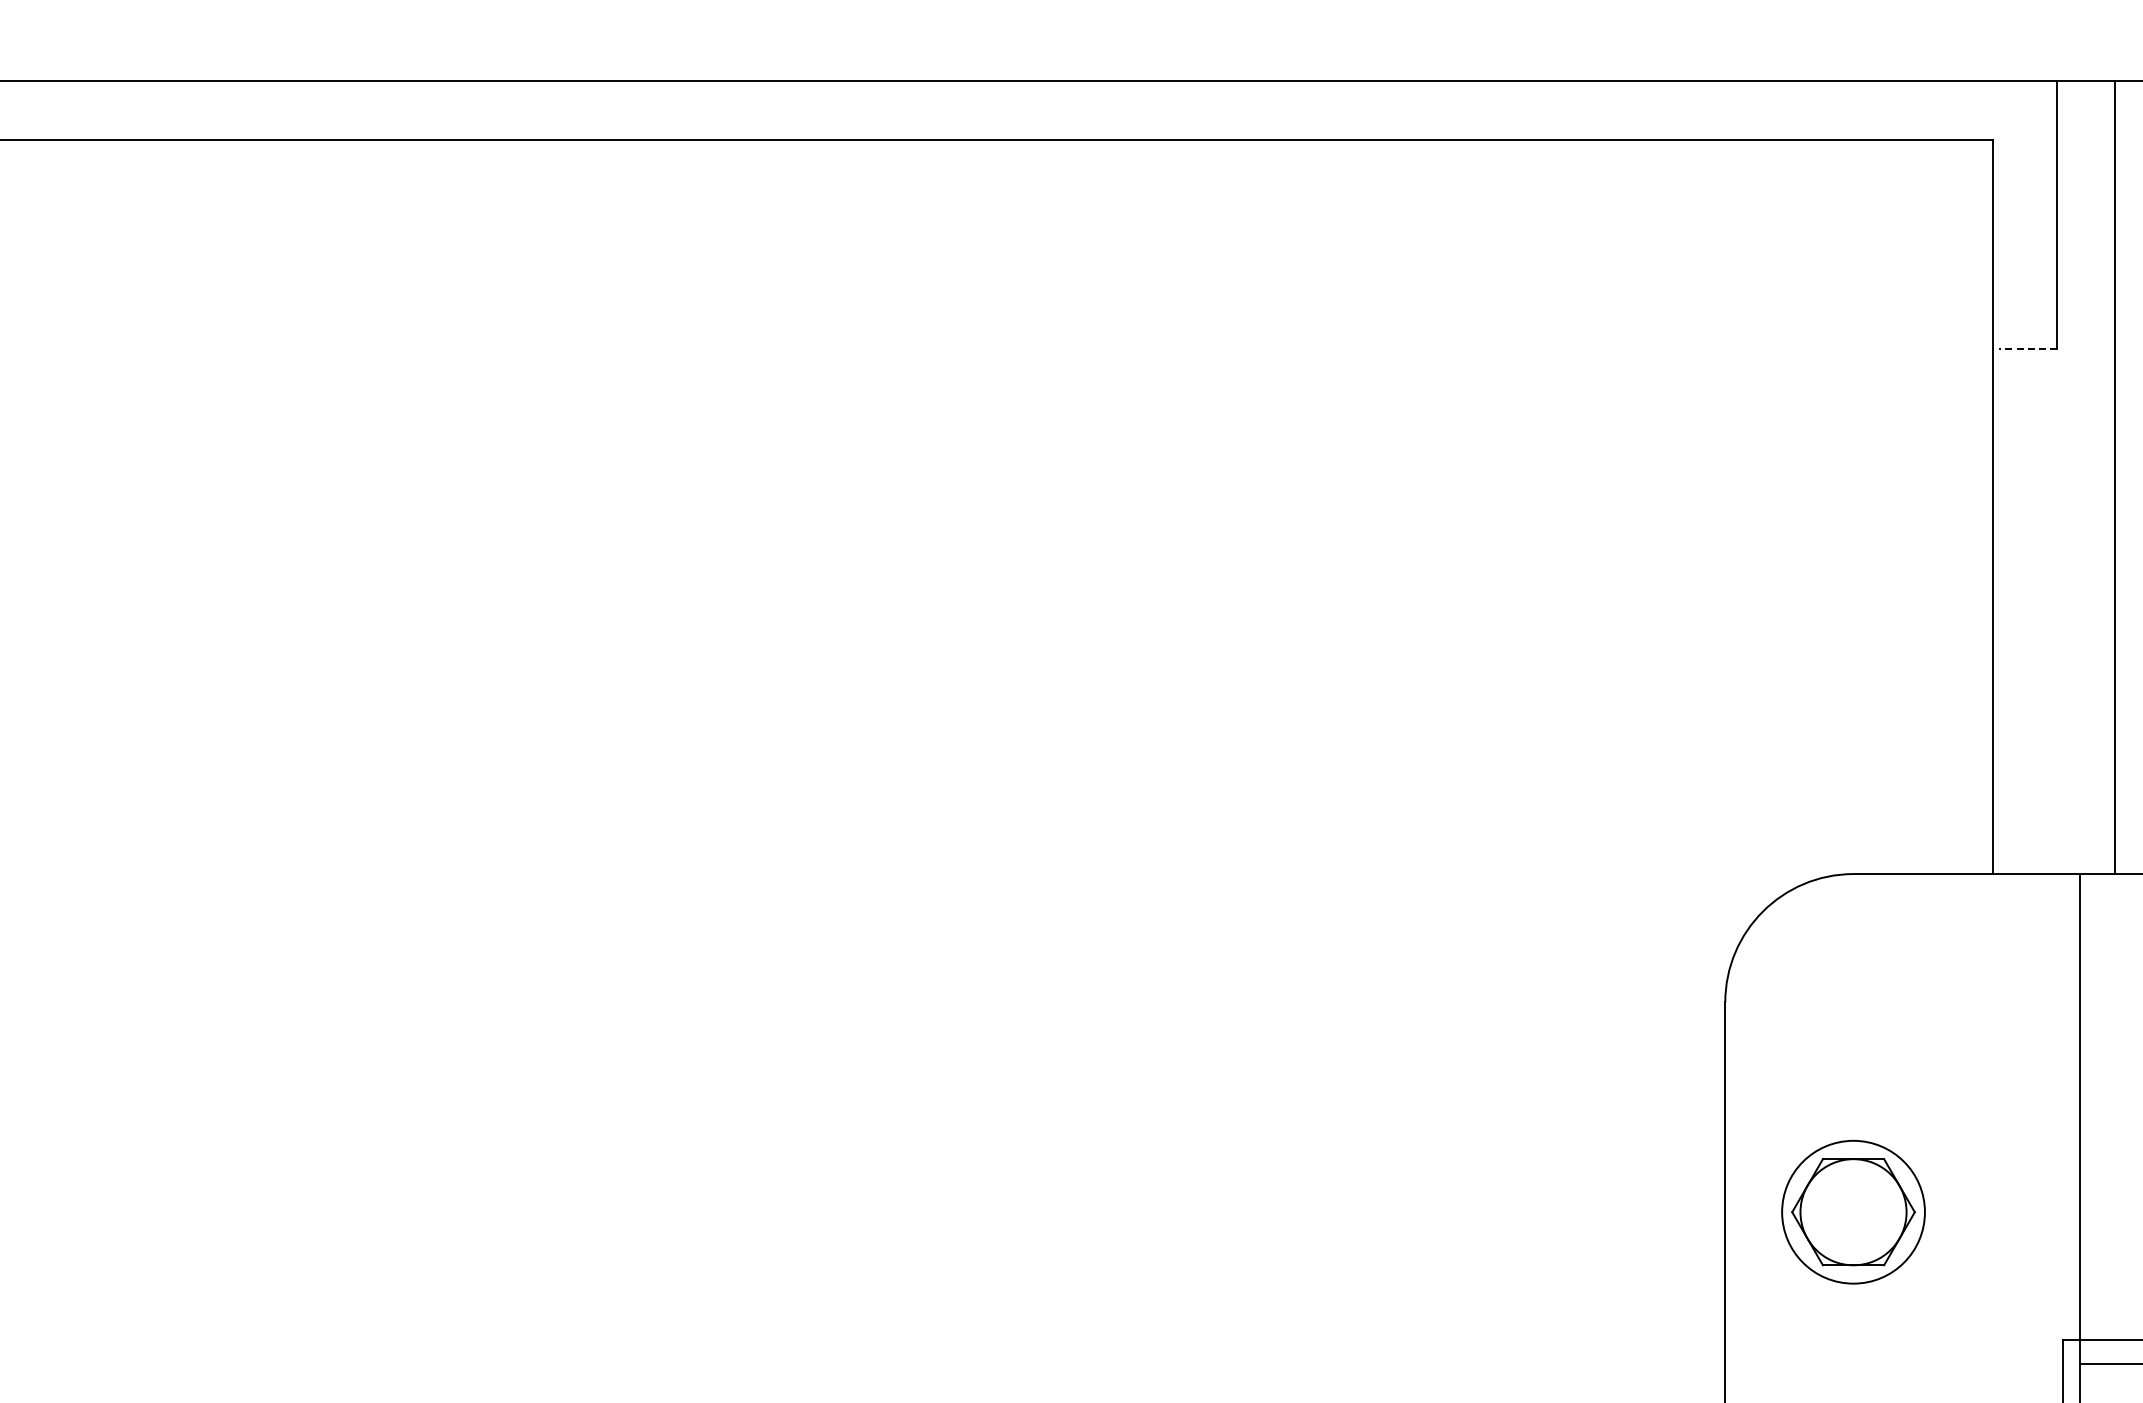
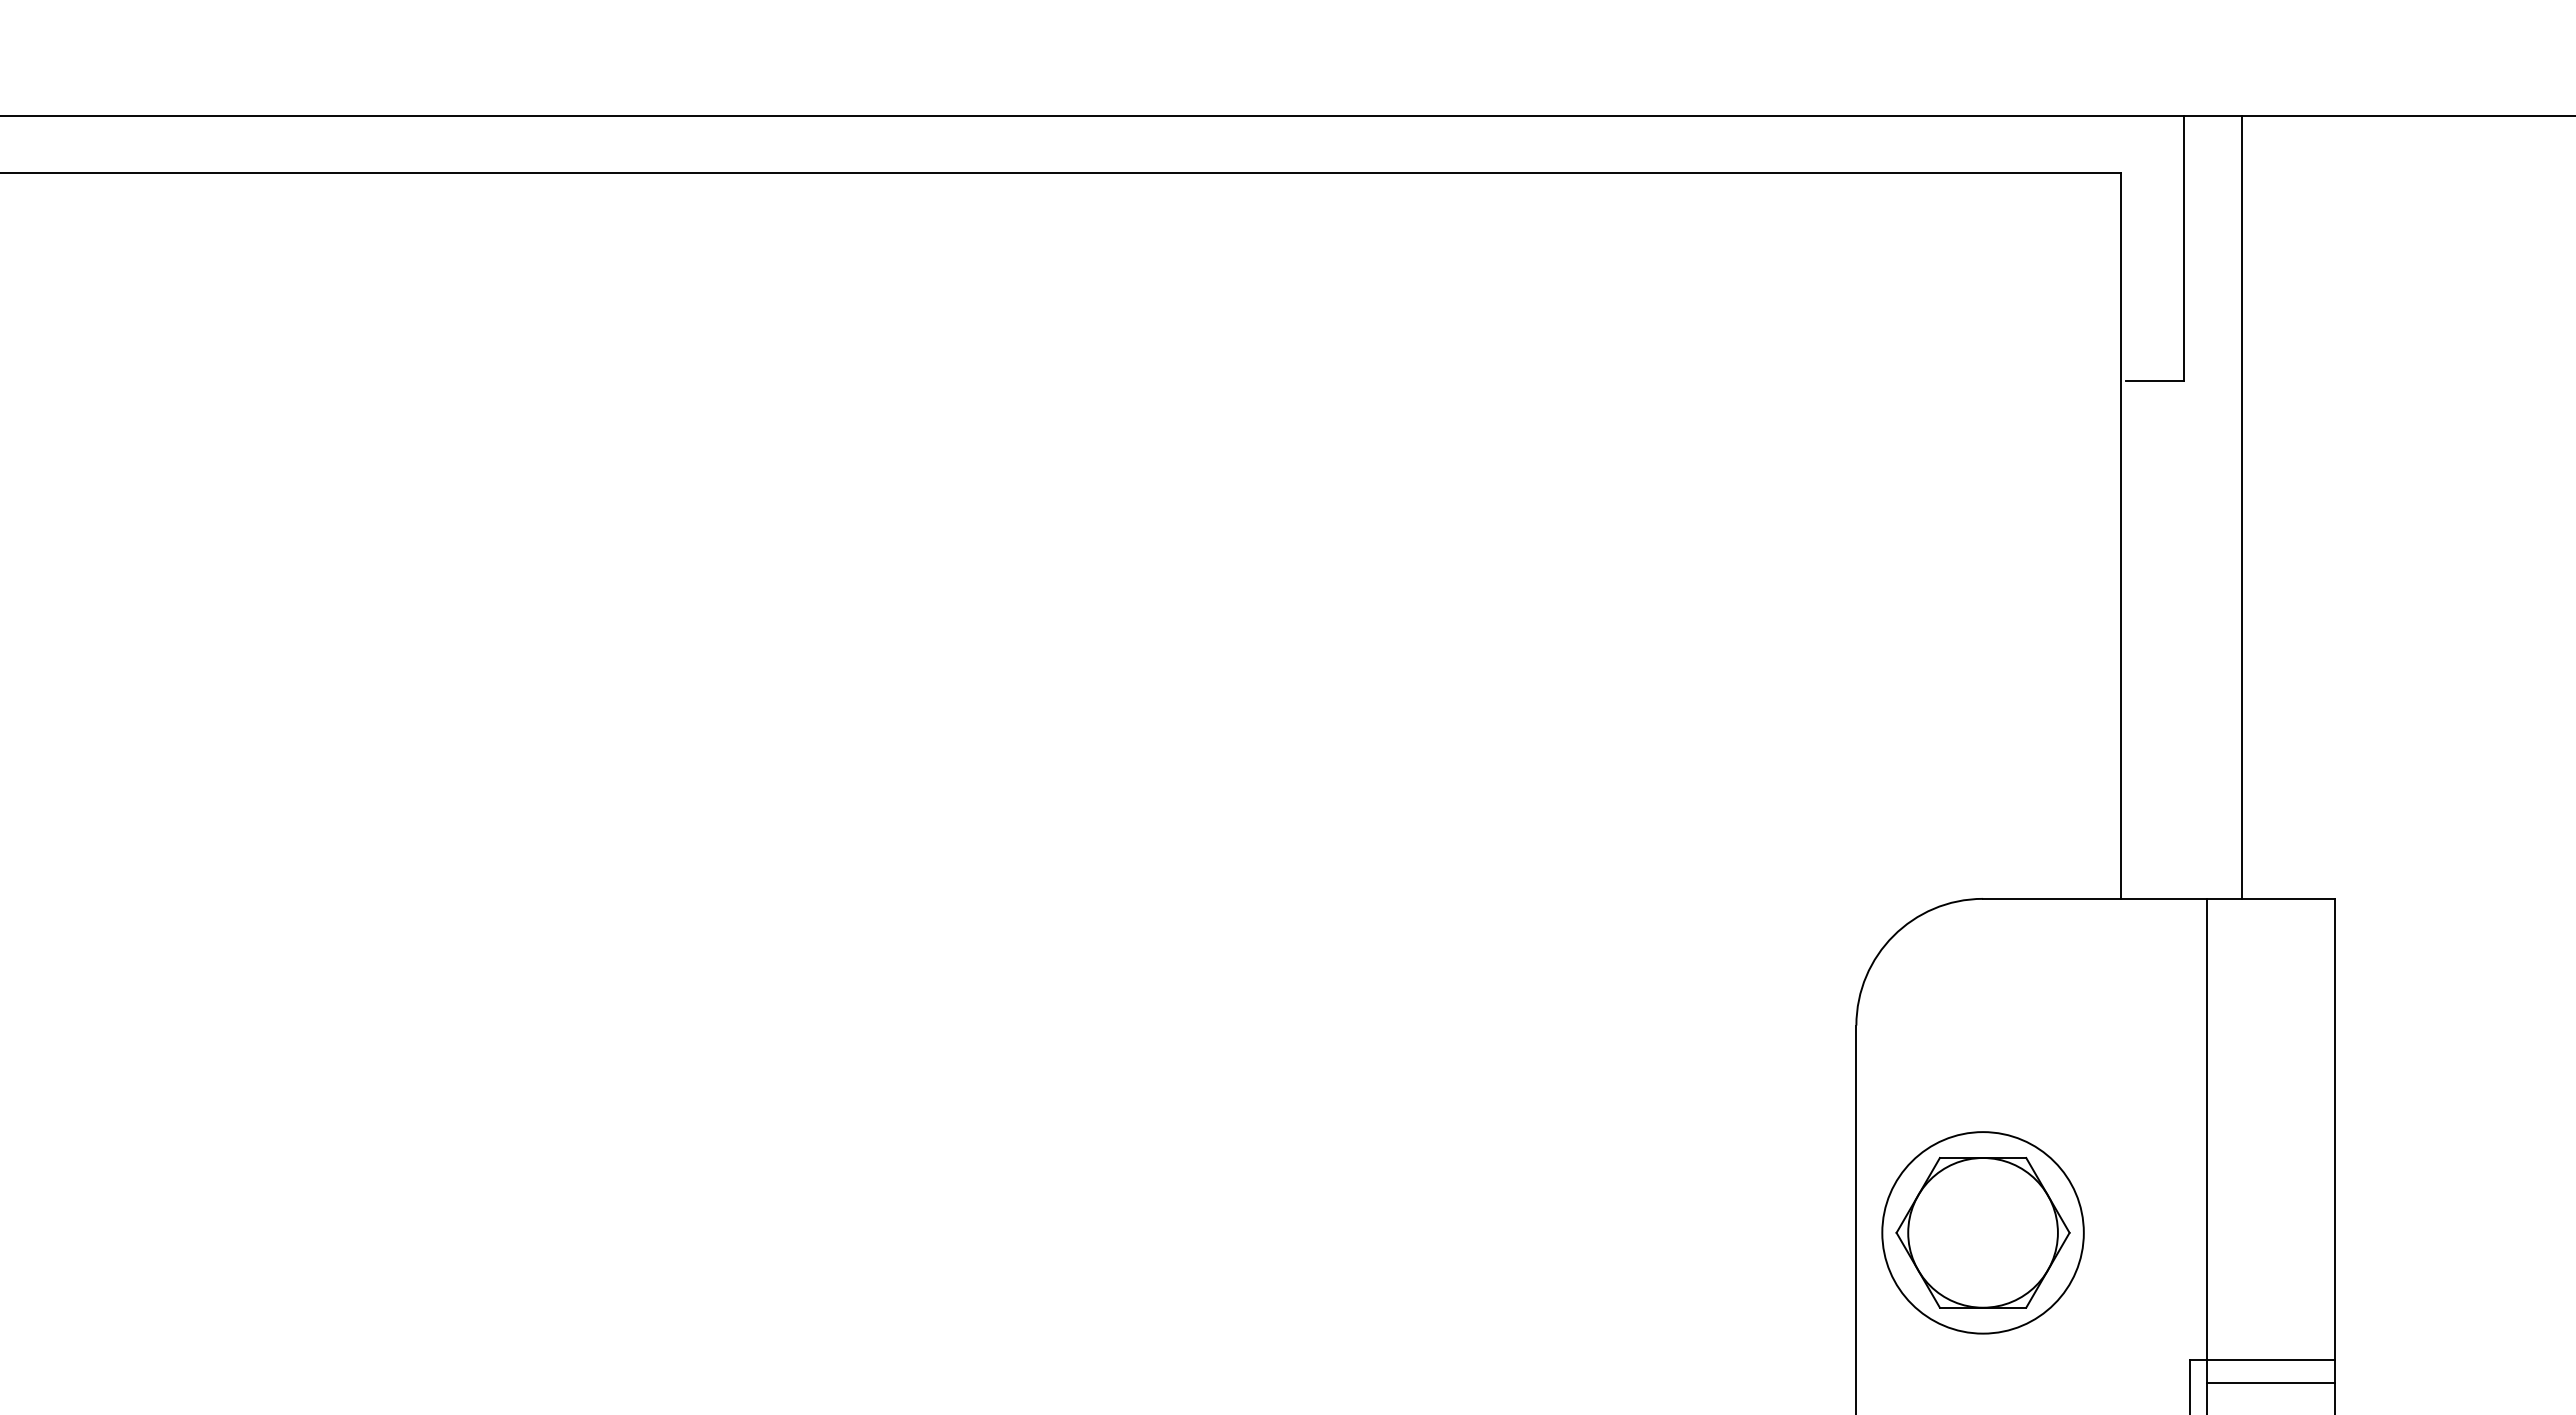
line: (2028, 349) -> (2155, 380), dashed -> solid
part: (1852, 1211) -> (1982, 1232), size x1.43

